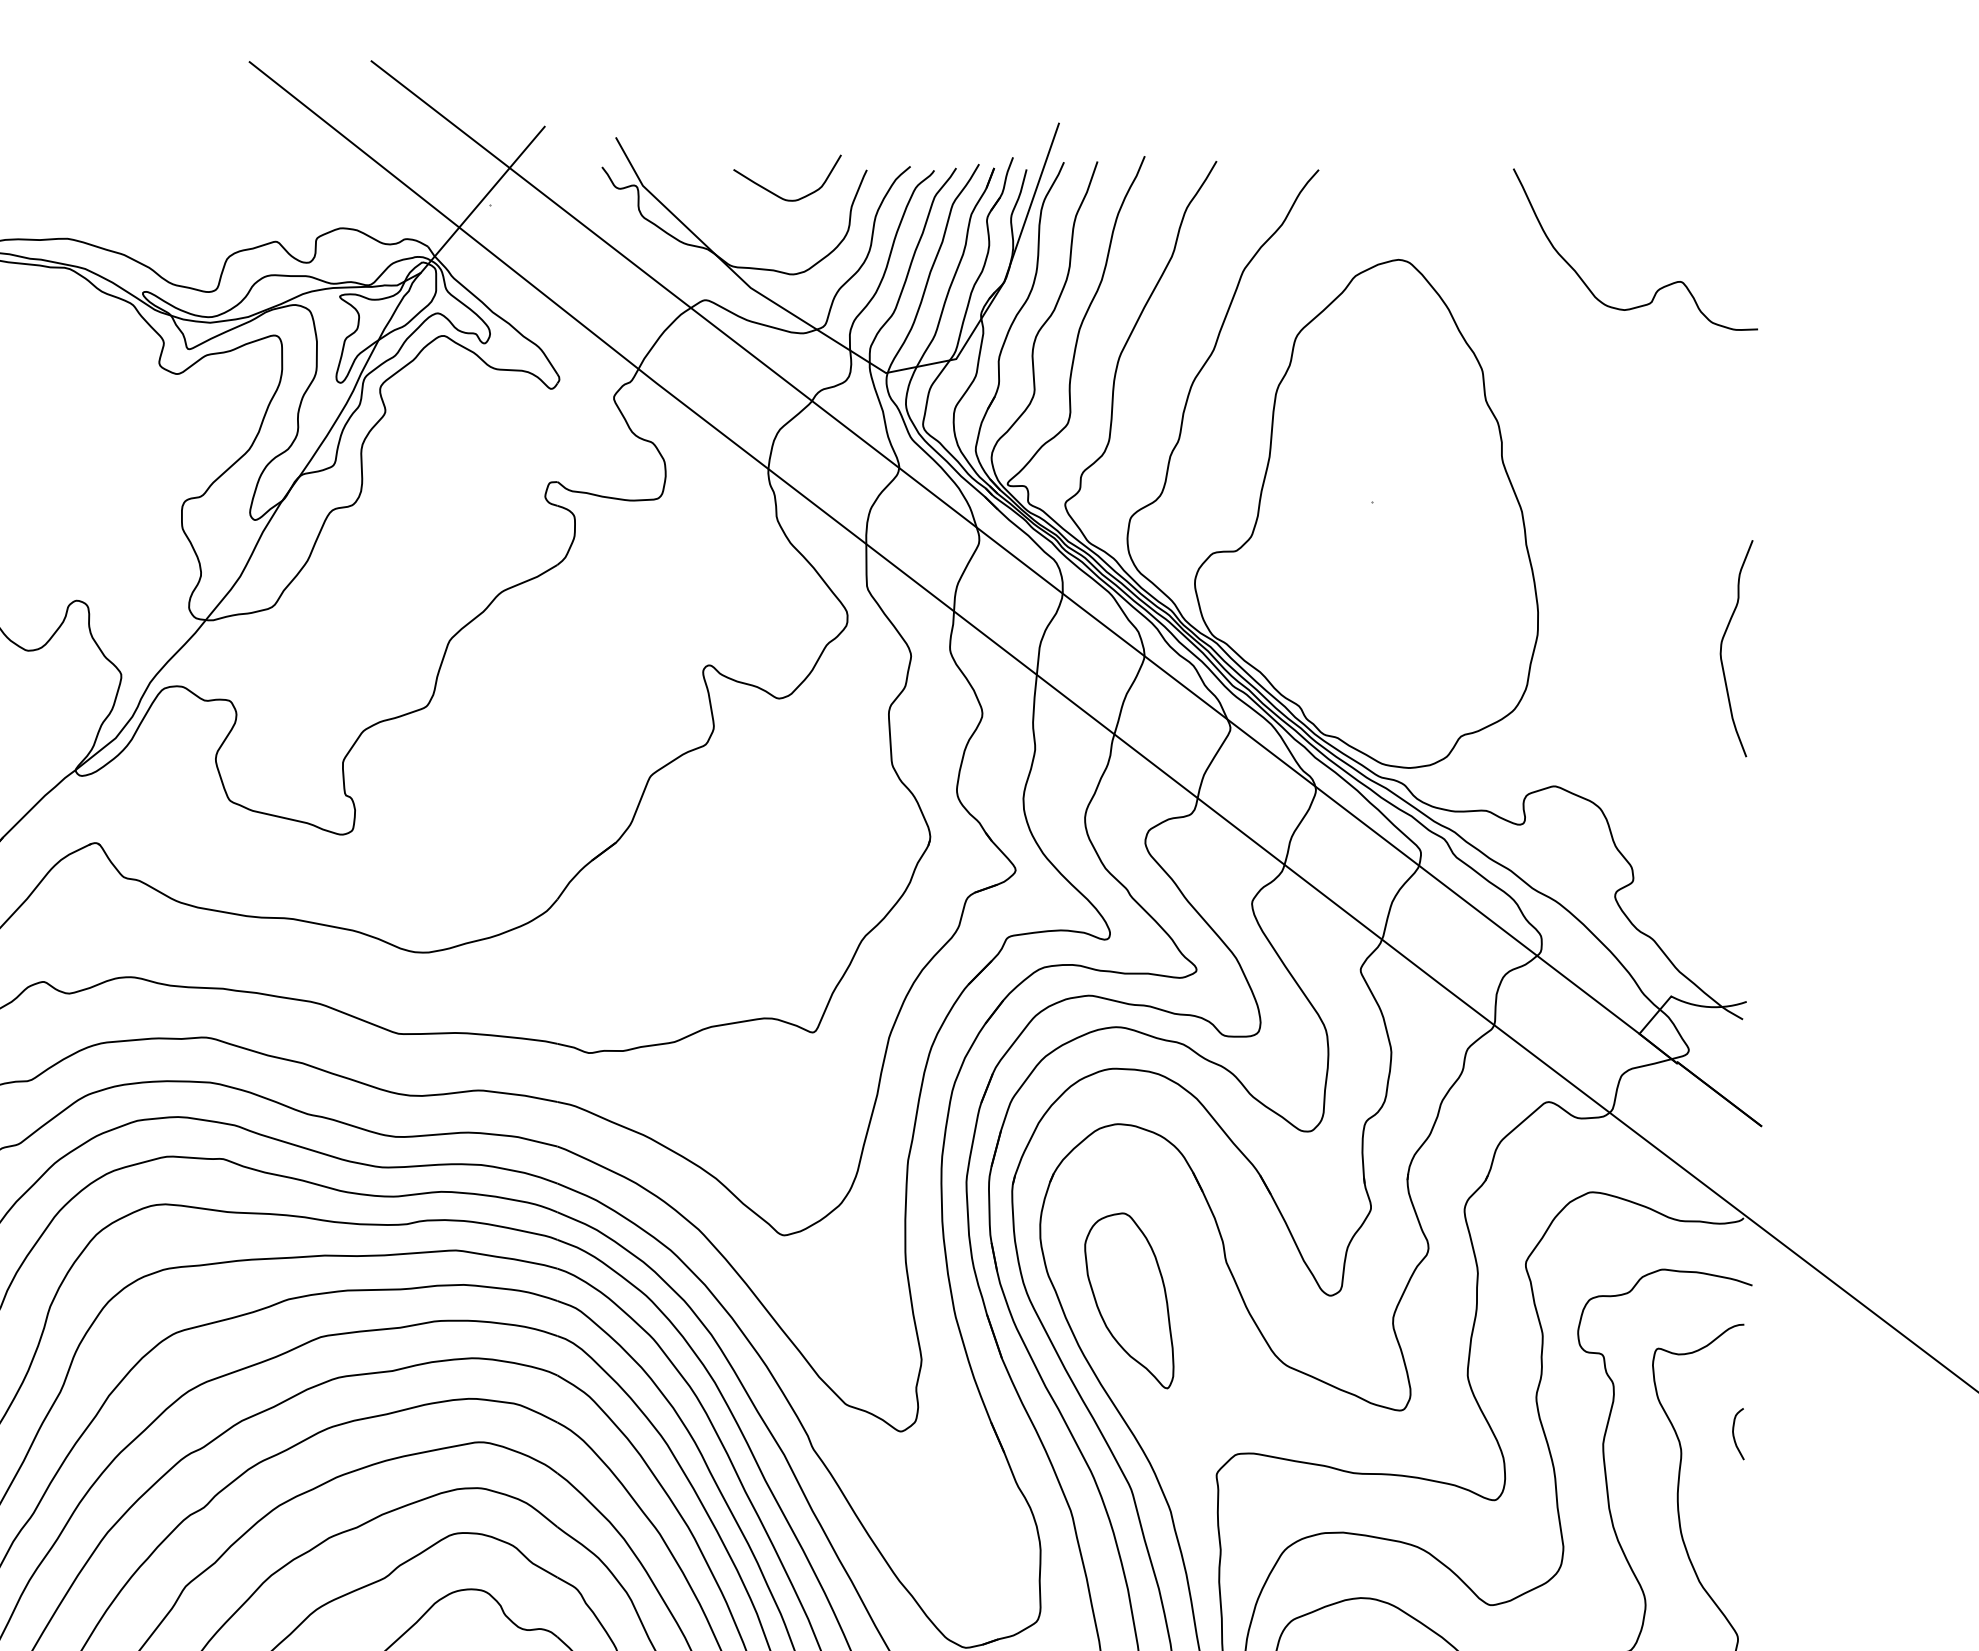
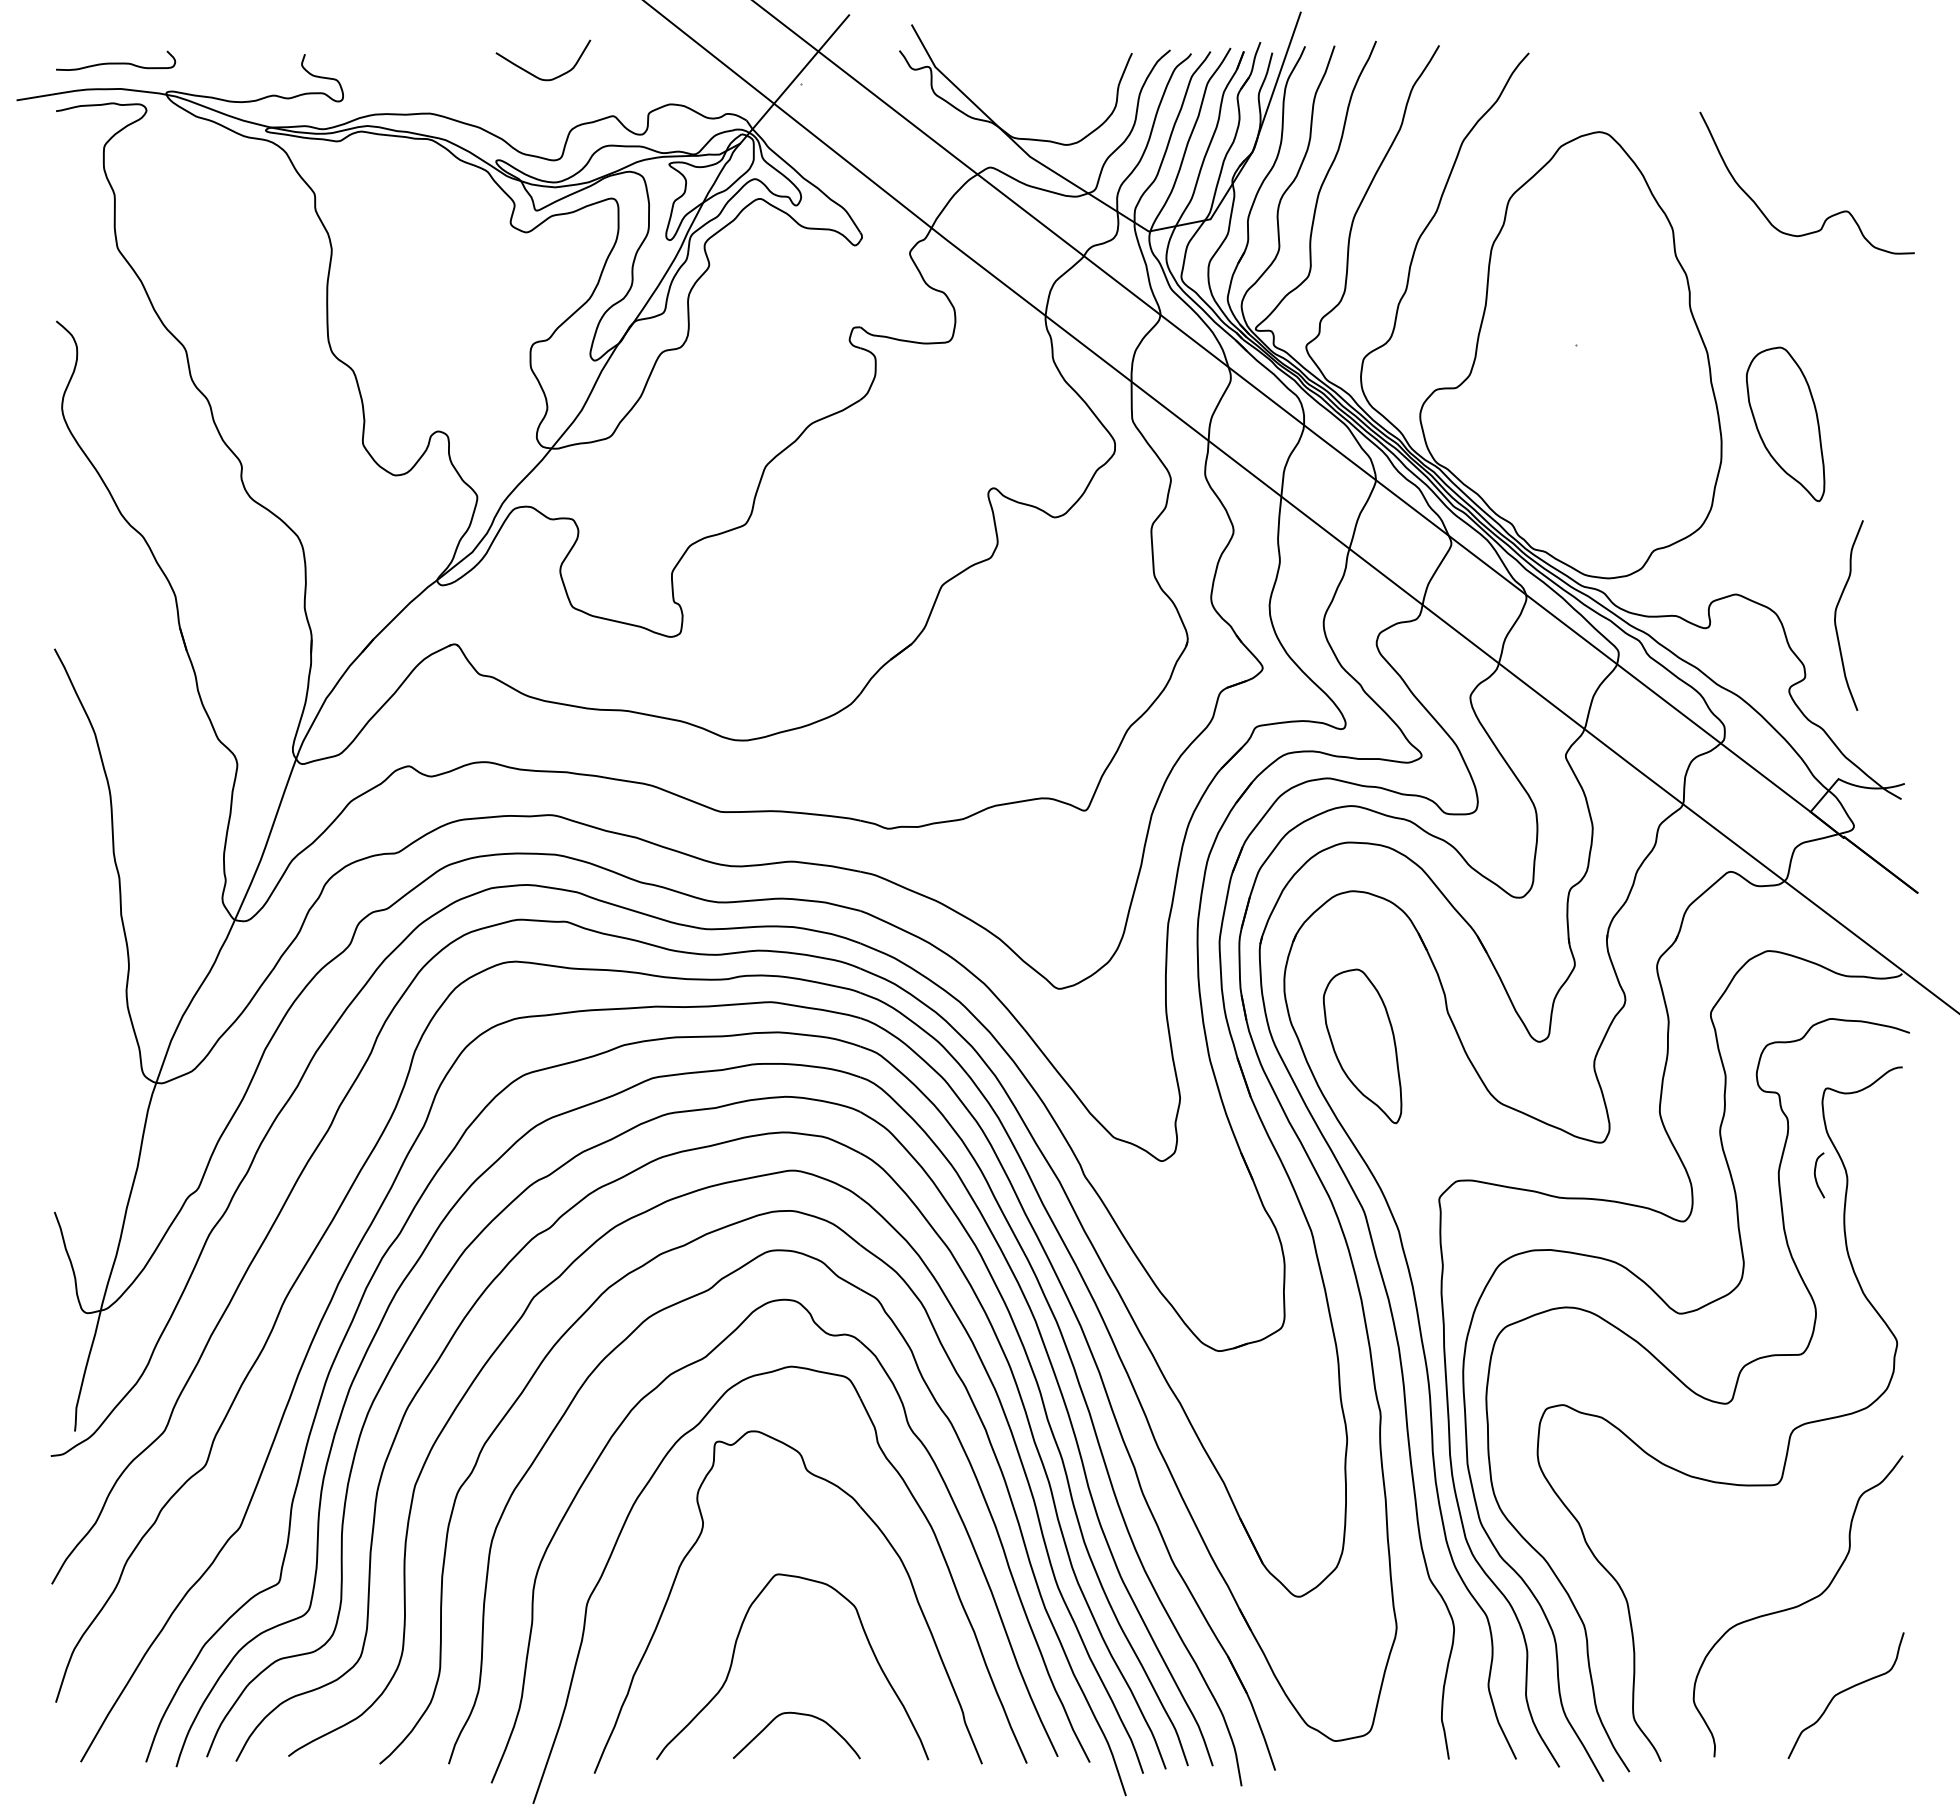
curve: (778, 195) -> (535, 75), moved
curve: (1659, 287) -> (1828, 216), moved
part: (1610, 592) -> (1785, 424), added
curve: (1722, 648) -> (1836, 615), moved
curve: (1734, 1436) -> (1816, 1177), moved

